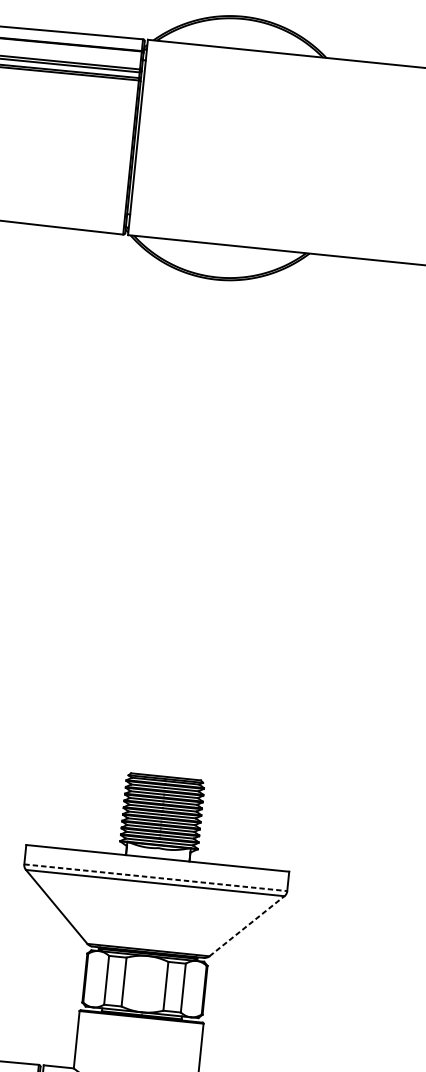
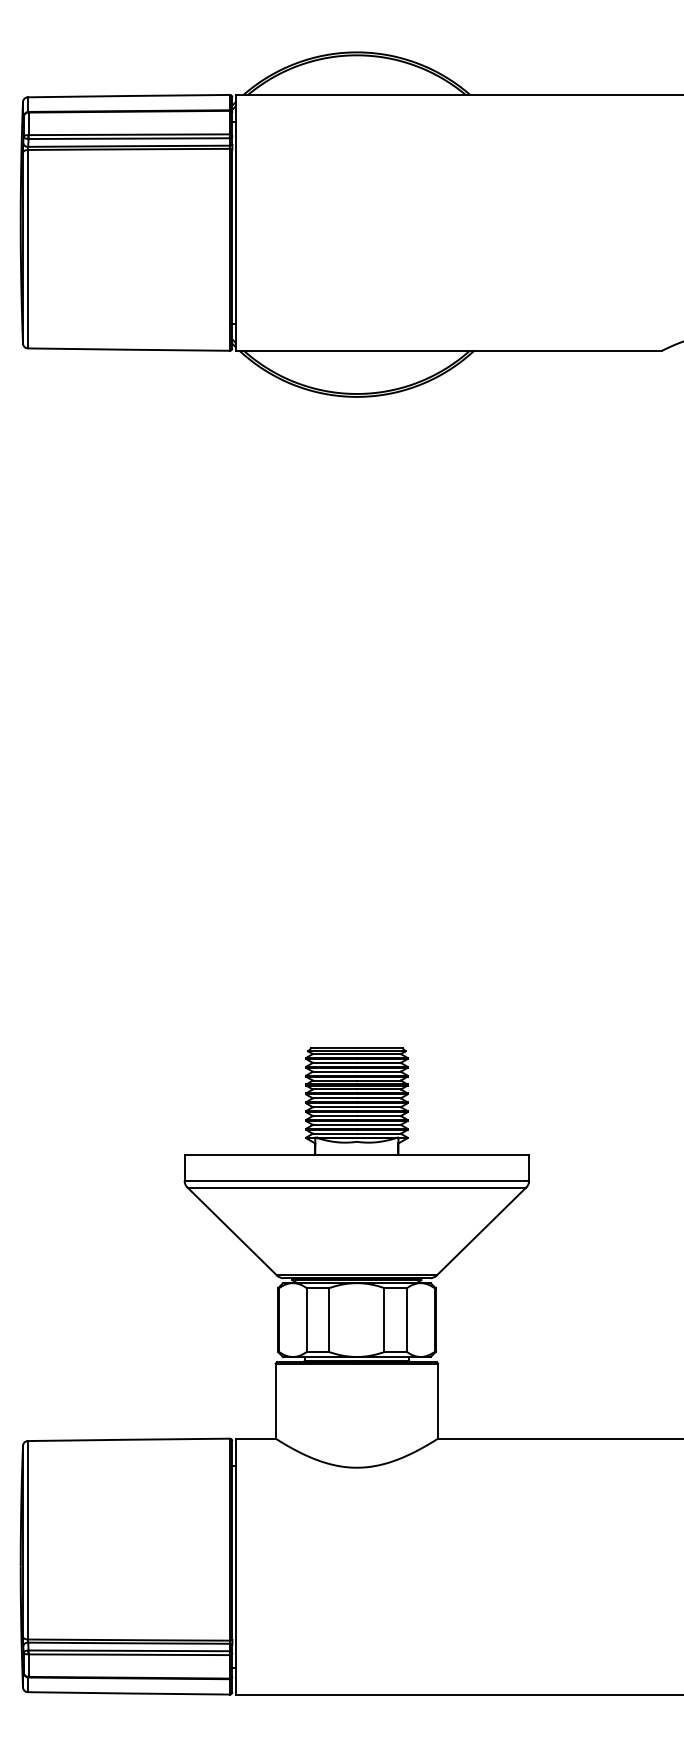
line: (156, 877) -> (357, 1180), dashed -> solid
line: (246, 926) -> (481, 1231), dashed -> solid

